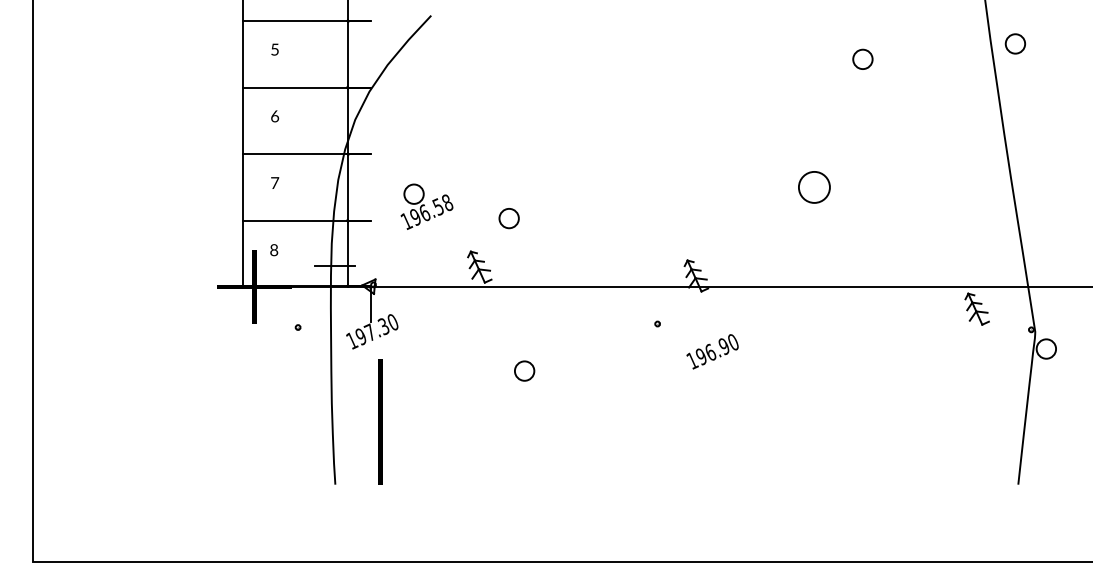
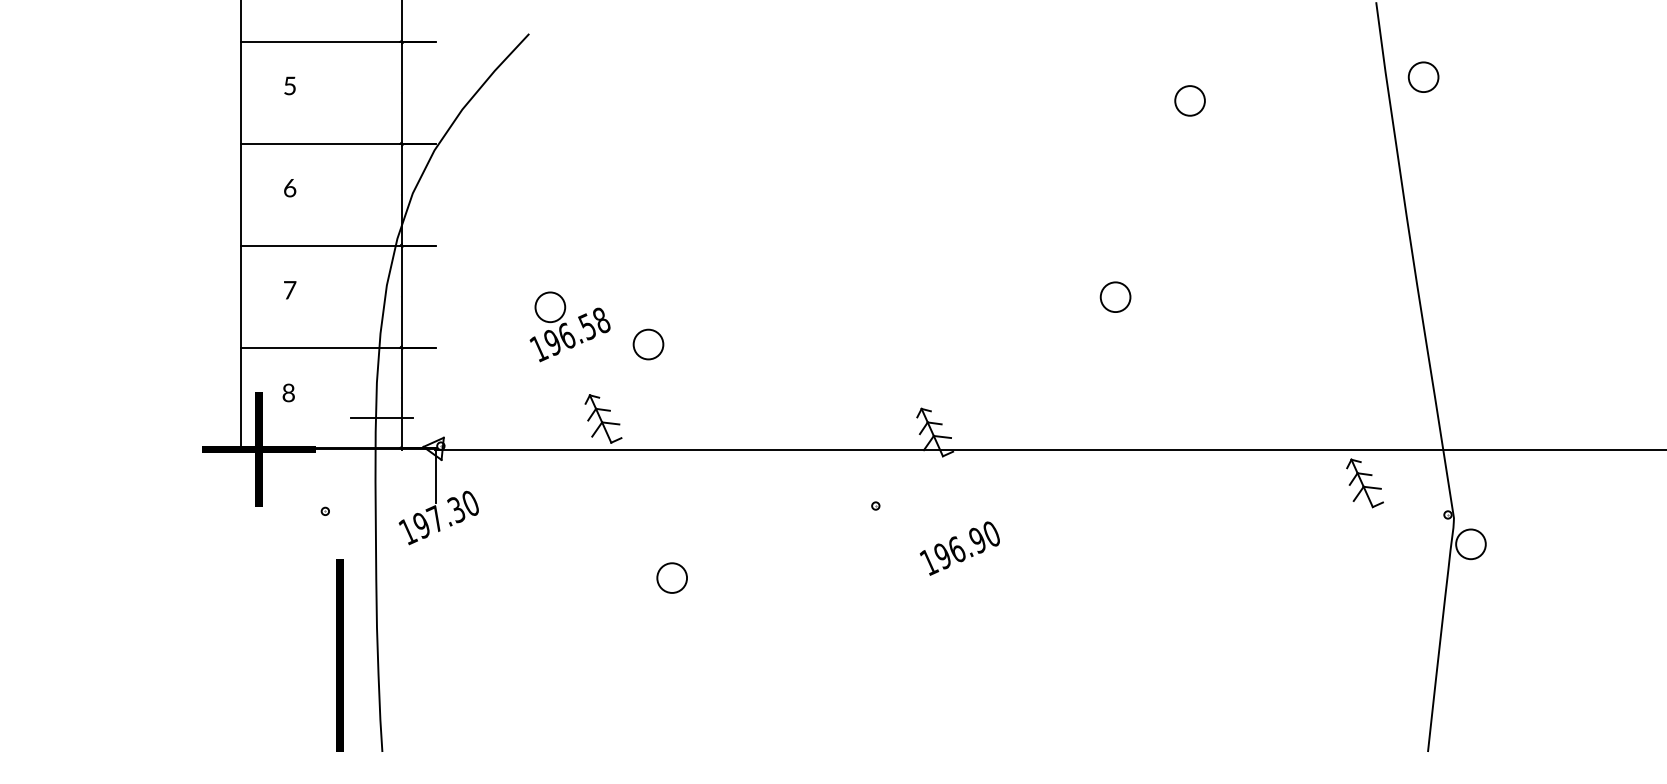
part: (813, 187) -> (1114, 297), size x0.62
part: (426, 206) -> (569, 326), moved
line: (380, 421) -> (339, 655), moved

